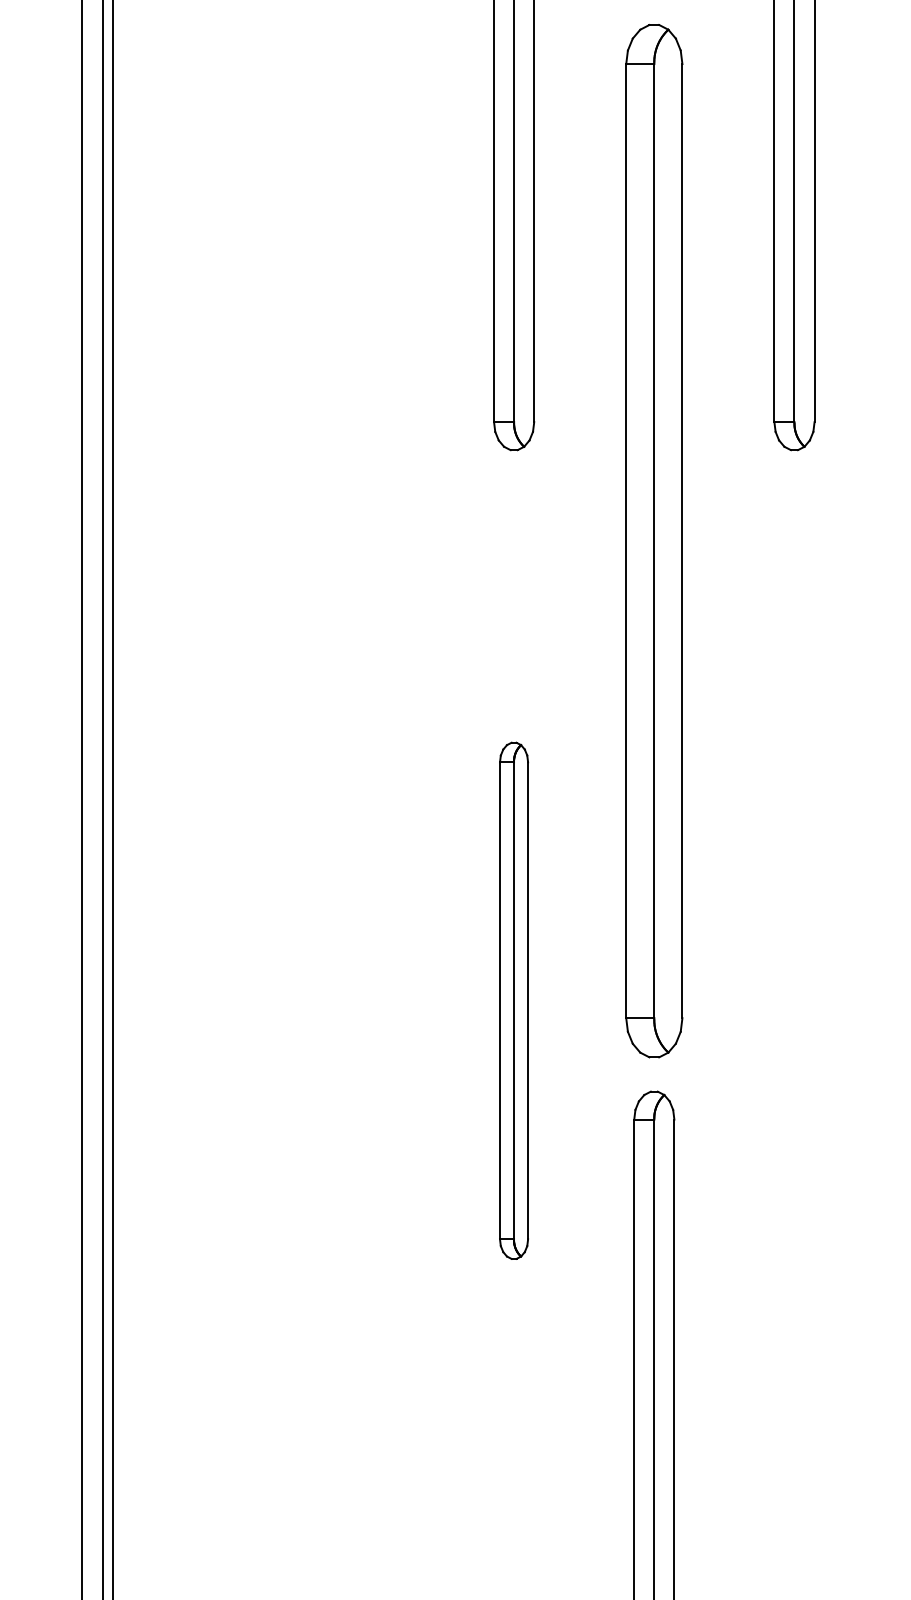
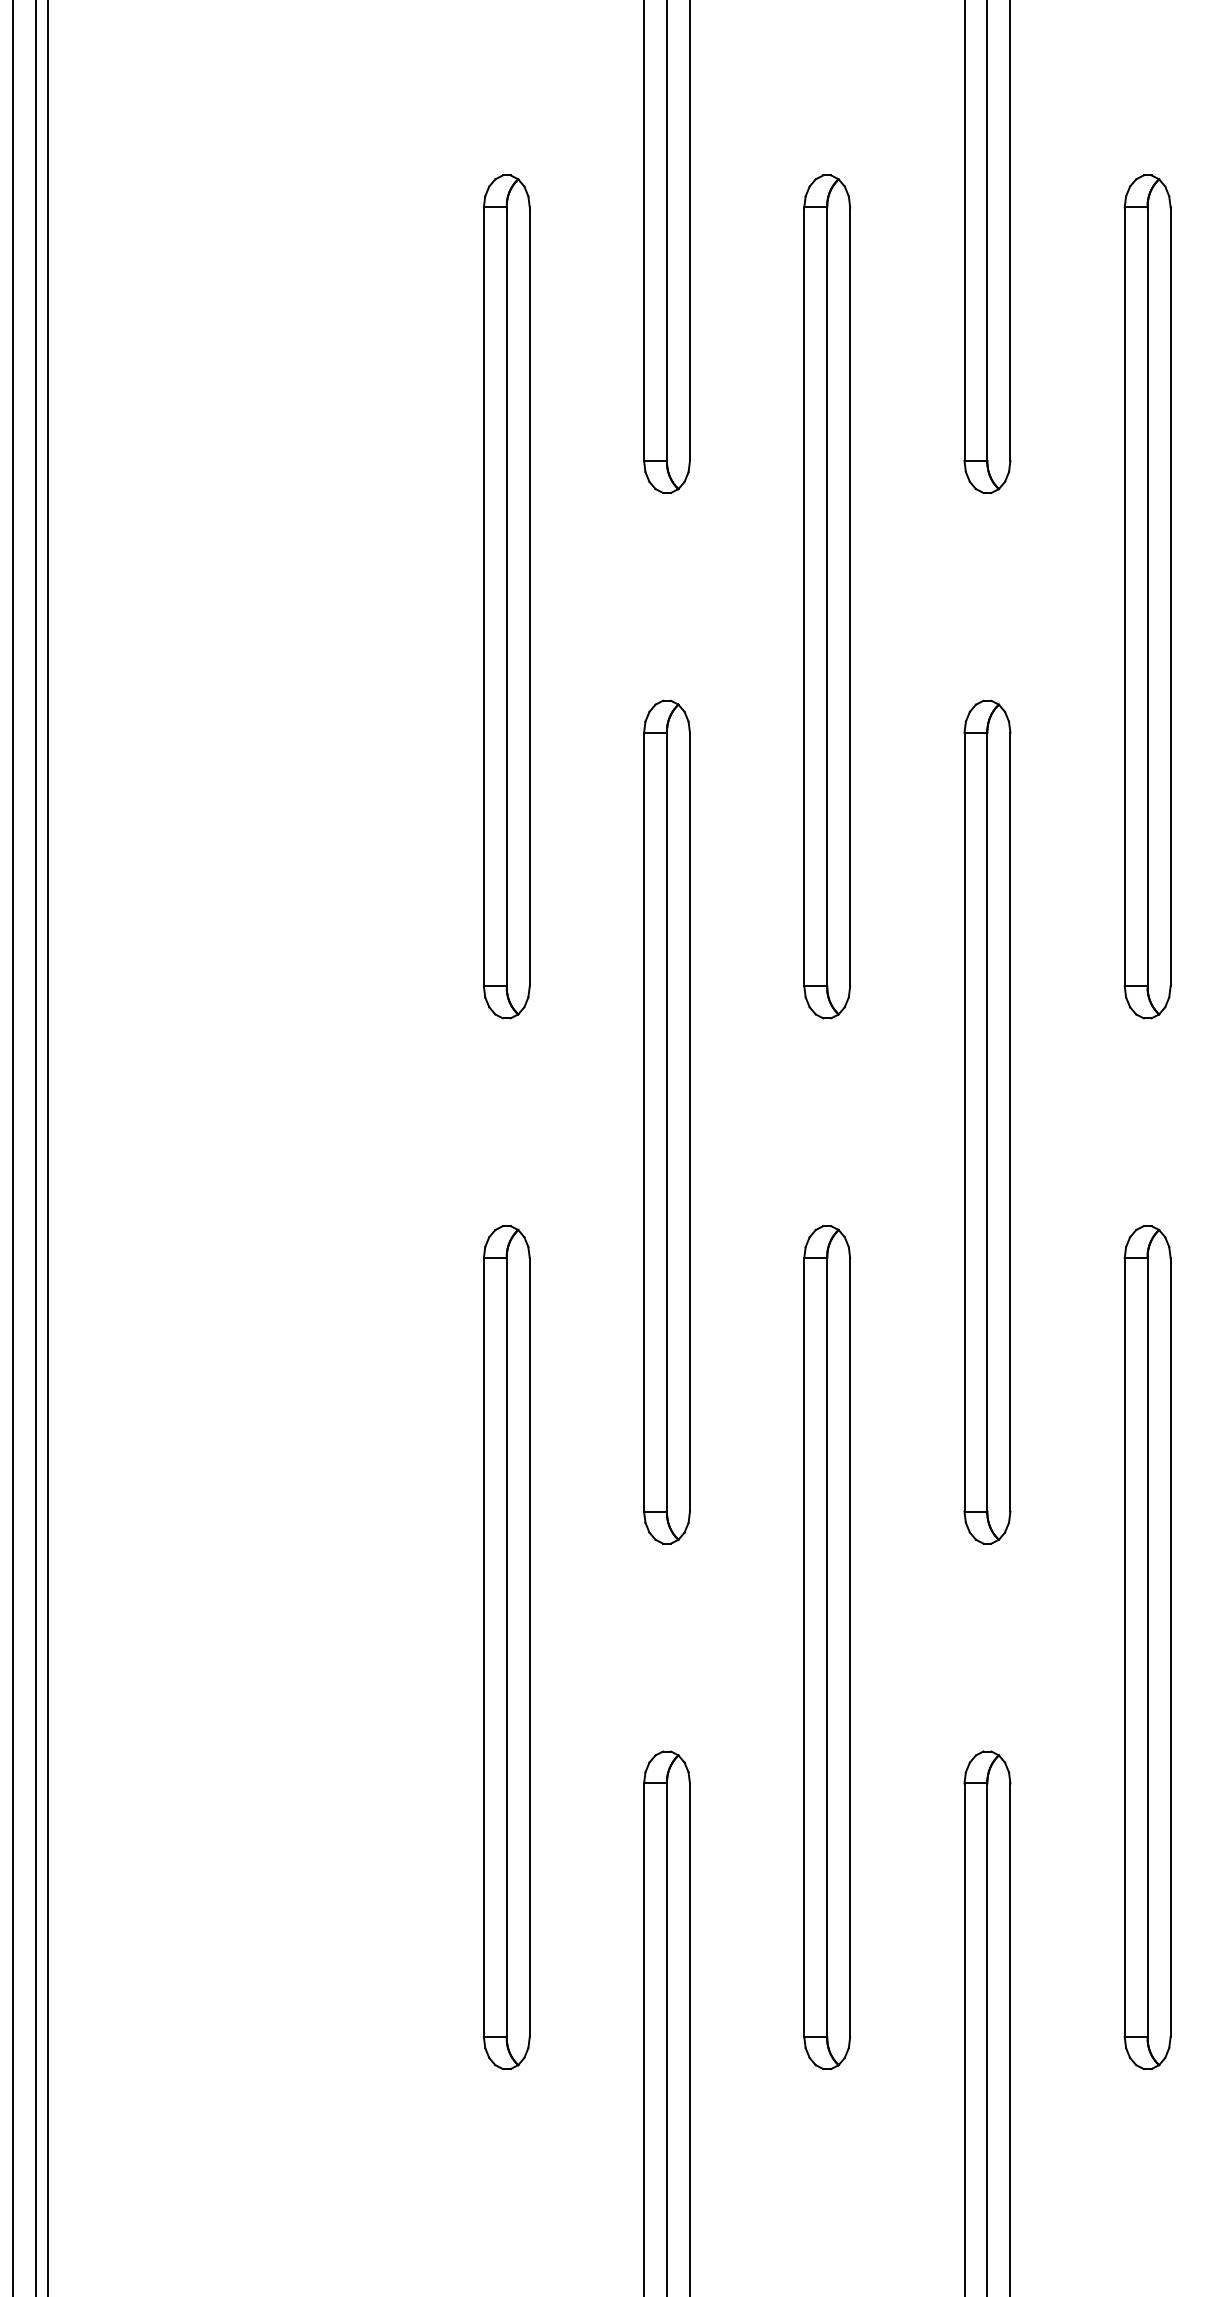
part: (653, 540) -> (666, 1121), size x0.71
part: (513, 1000) -> (506, 1647), size x1.43
part: (794, 1000) -> (827, 1647), added

